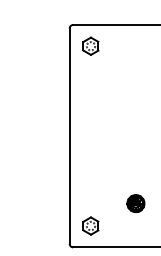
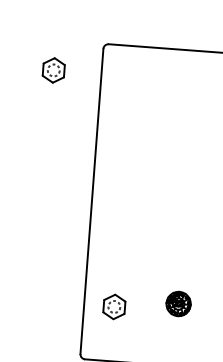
part: (90, 45) -> (53, 69), moved
part: (90, 225) -> (113, 306), moved

